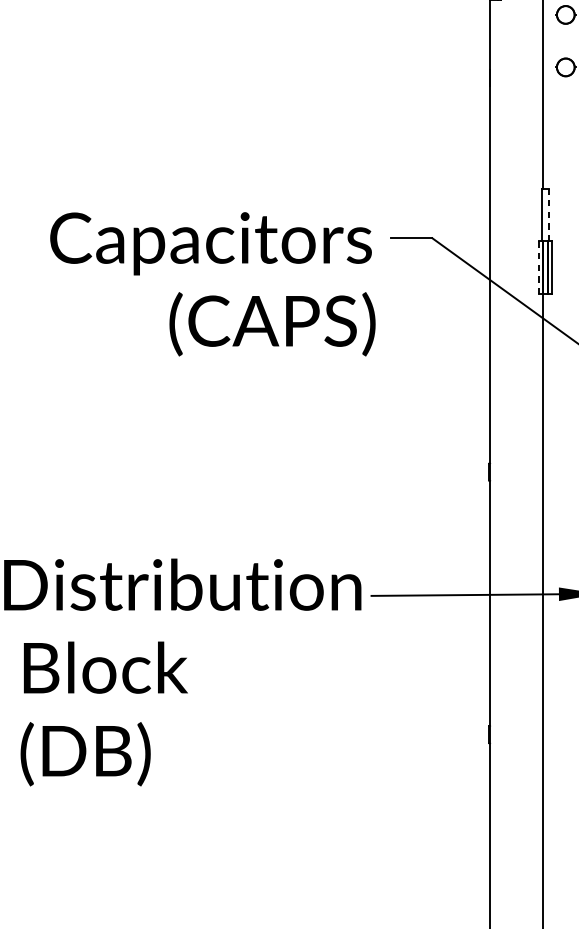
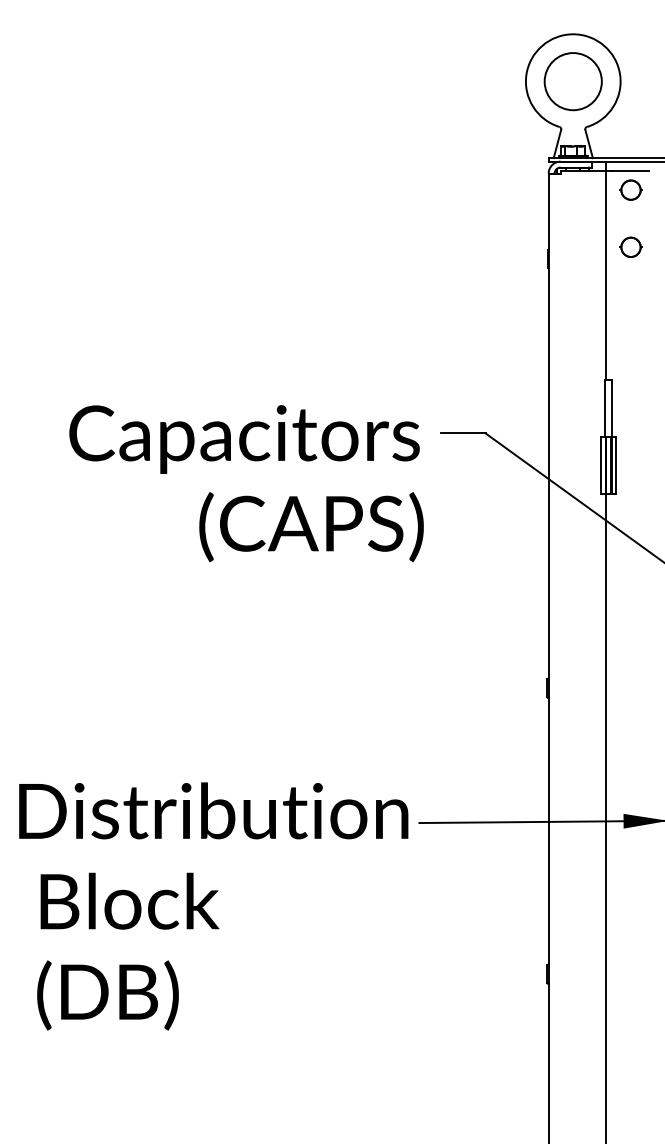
line: (548, 215) -> (612, 408), dashed -> solid
line: (538, 267) -> (601, 465), dashed -> solid

